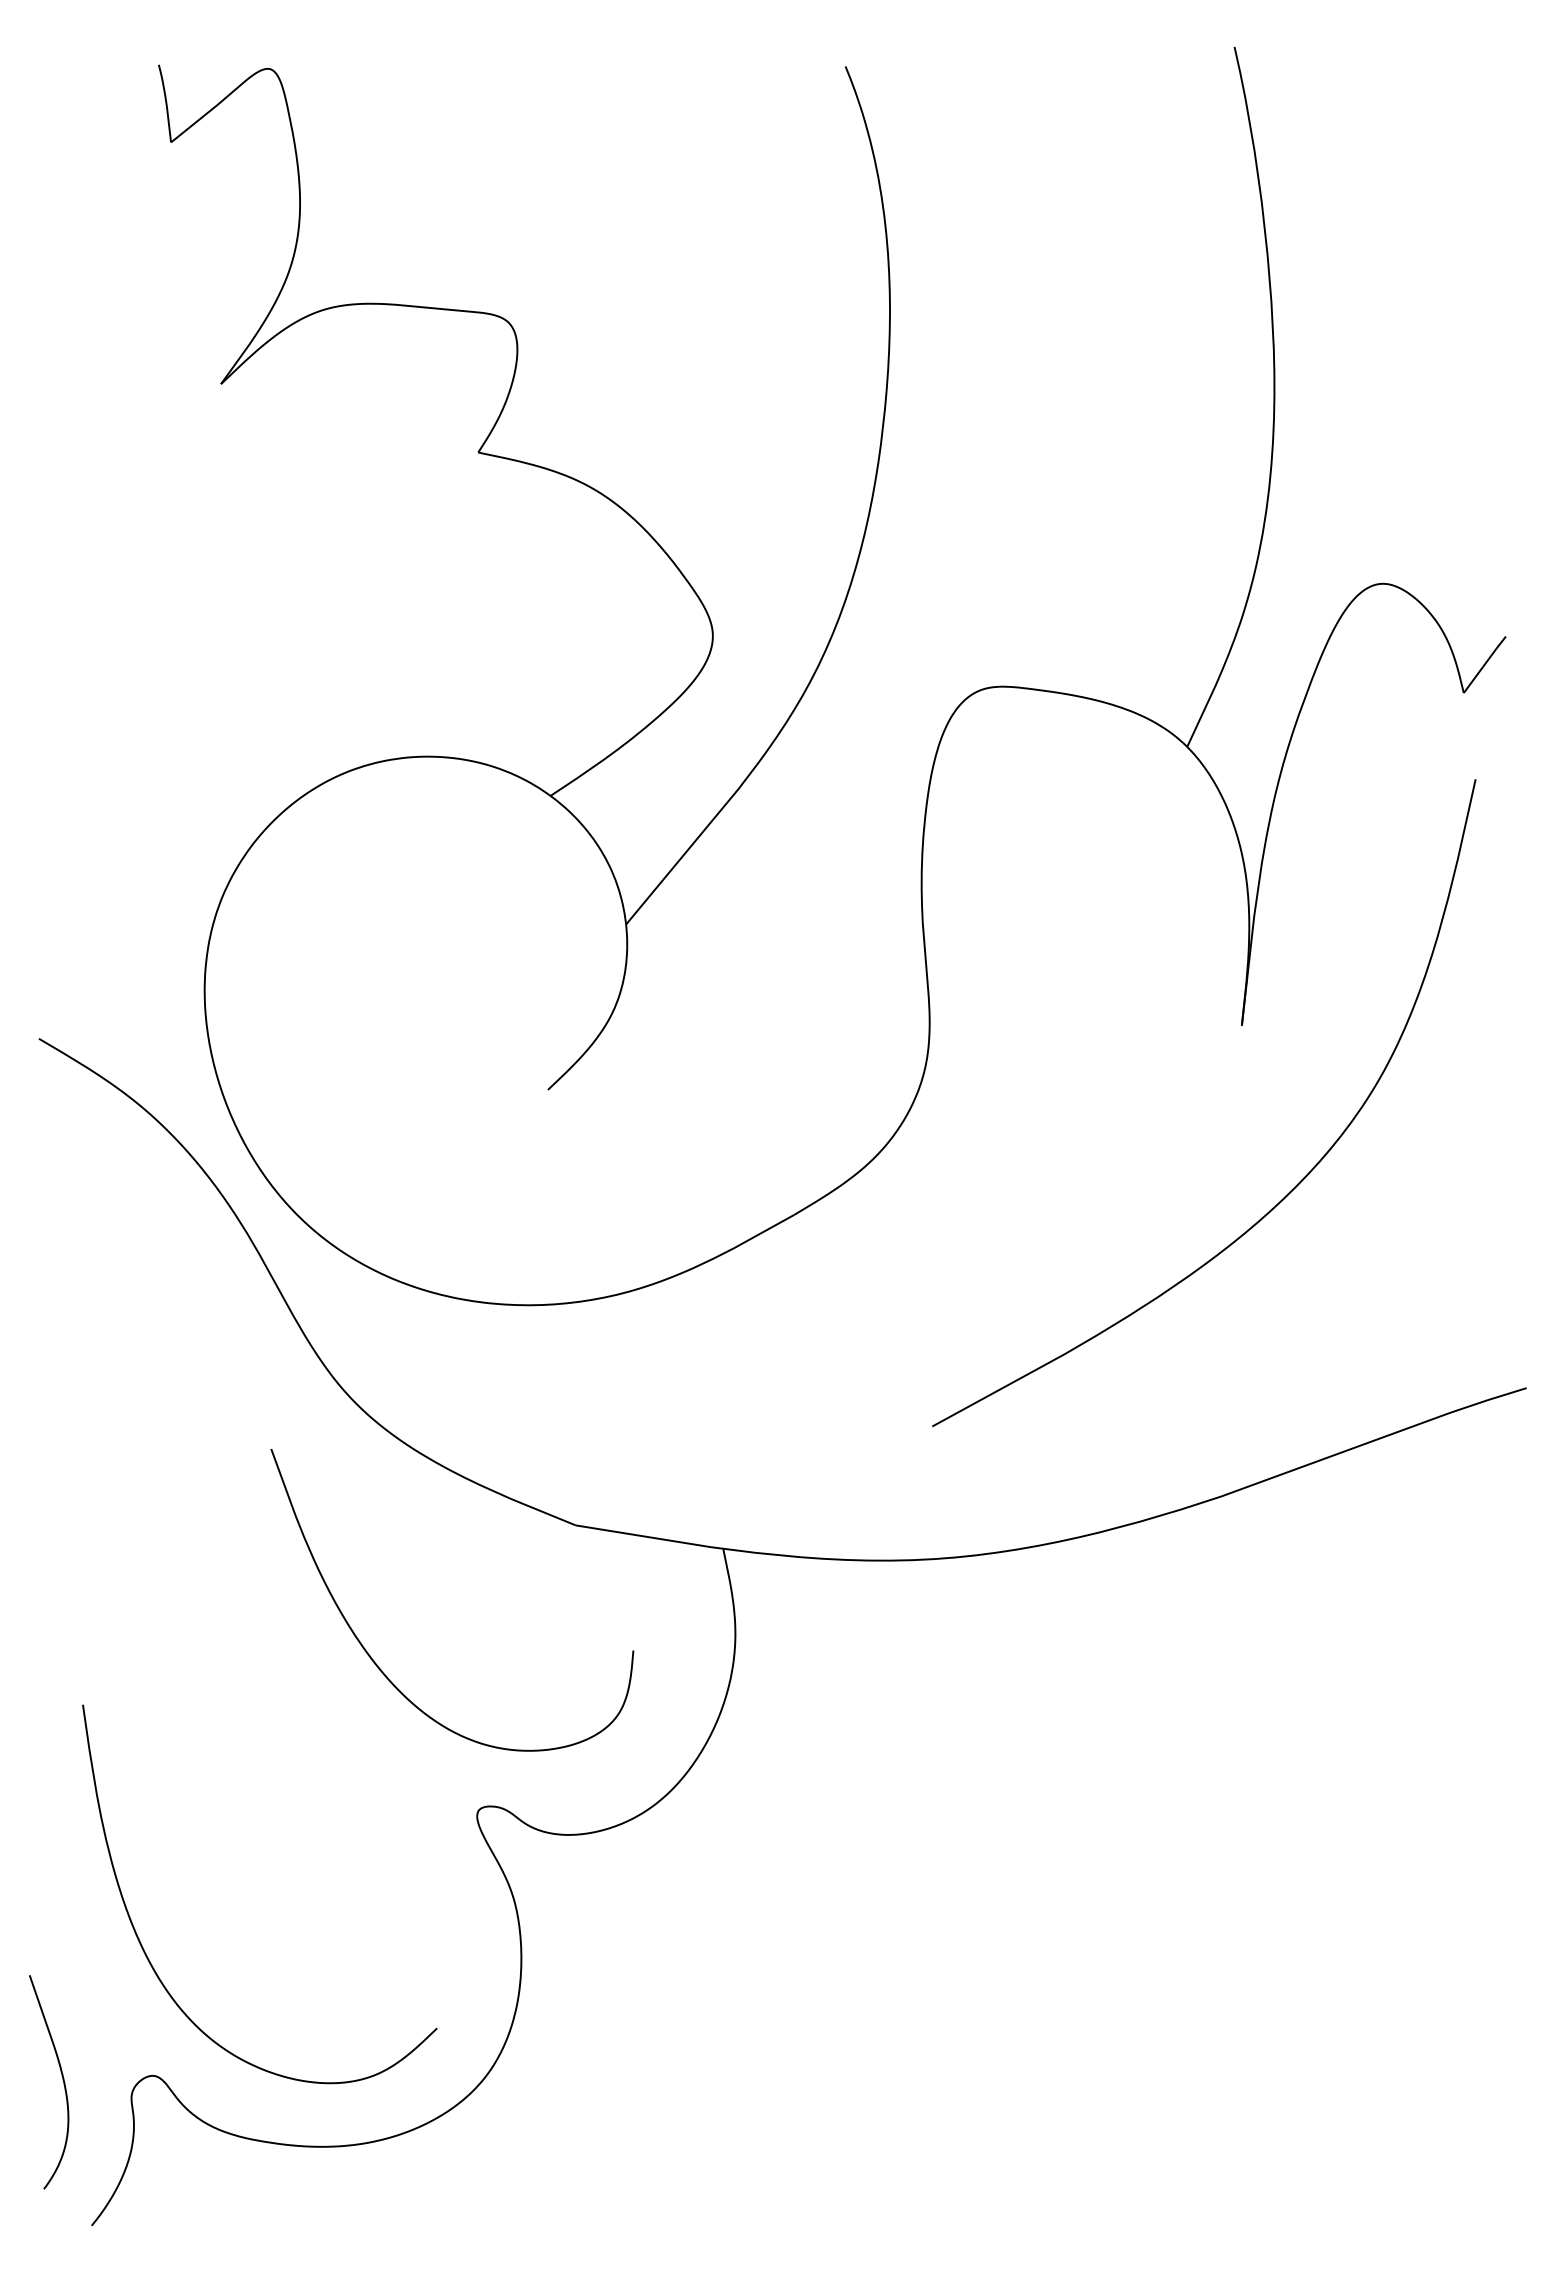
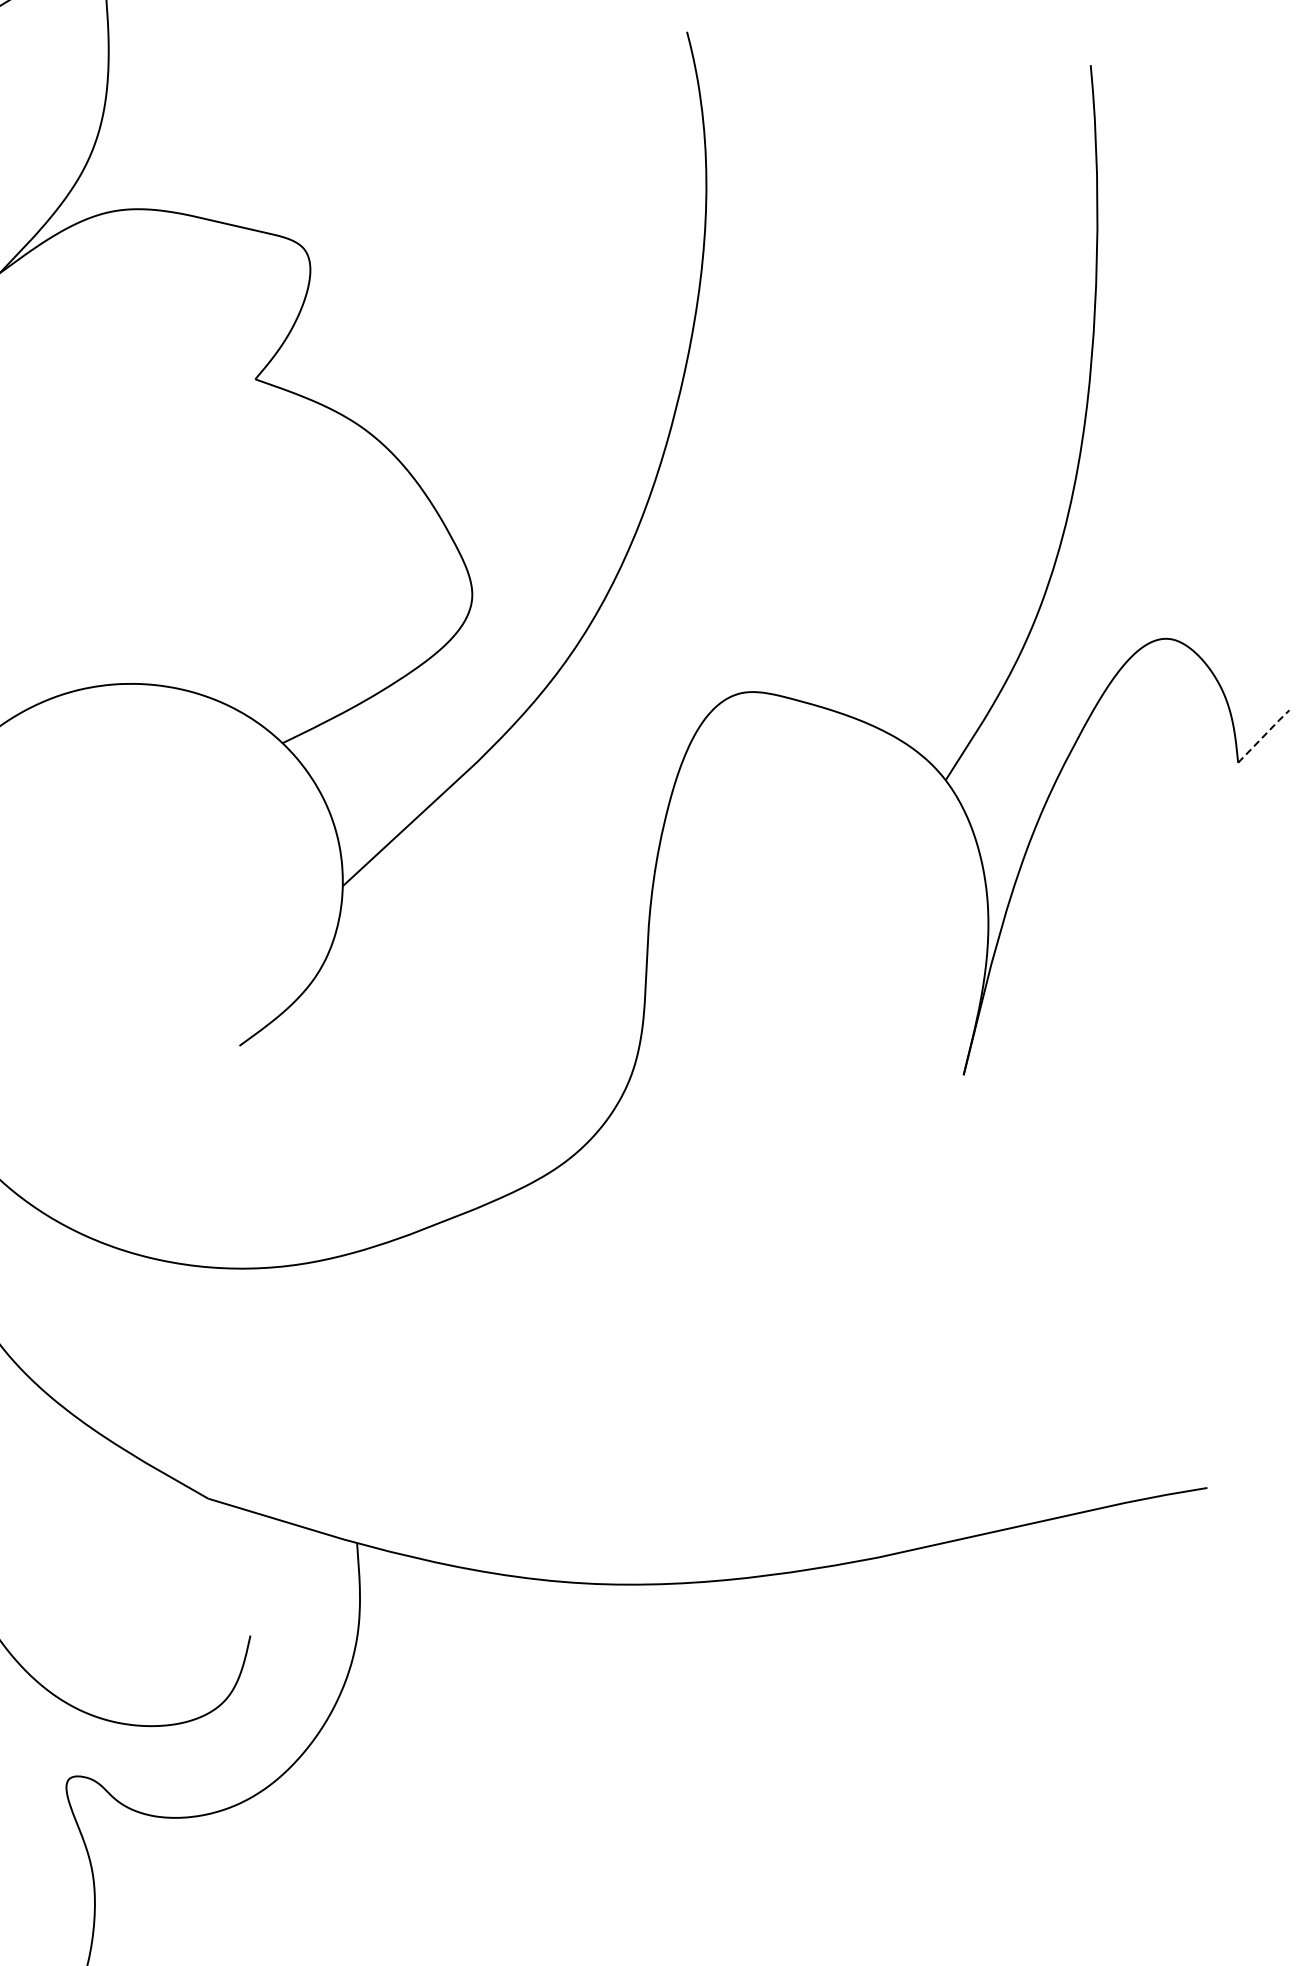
line: (1485, 663) -> (1264, 735), solid -> dashed
curve: (1291, 1189) -> (992, 1250), removed

